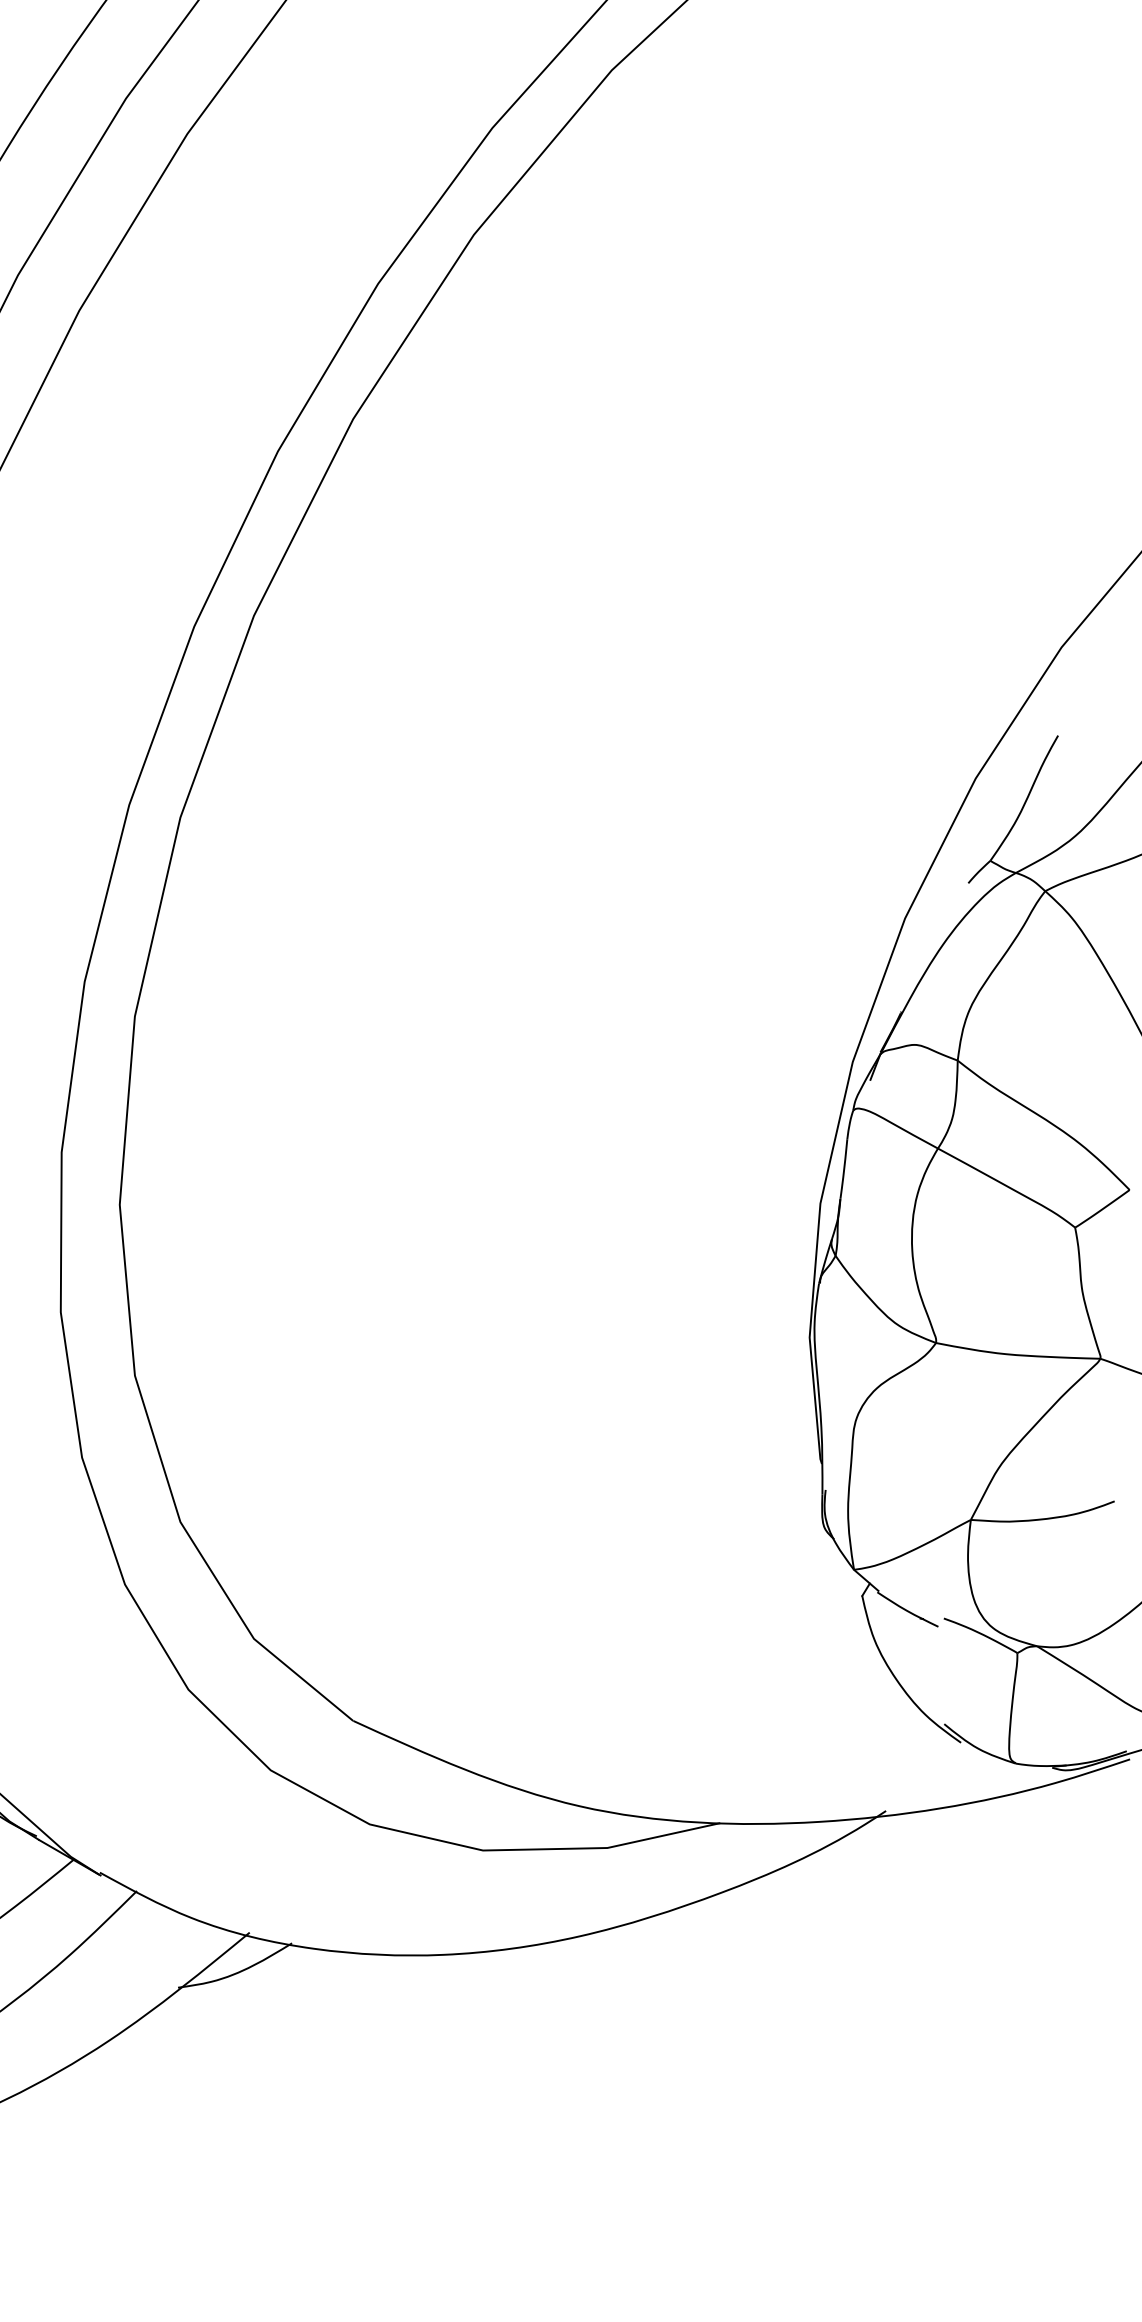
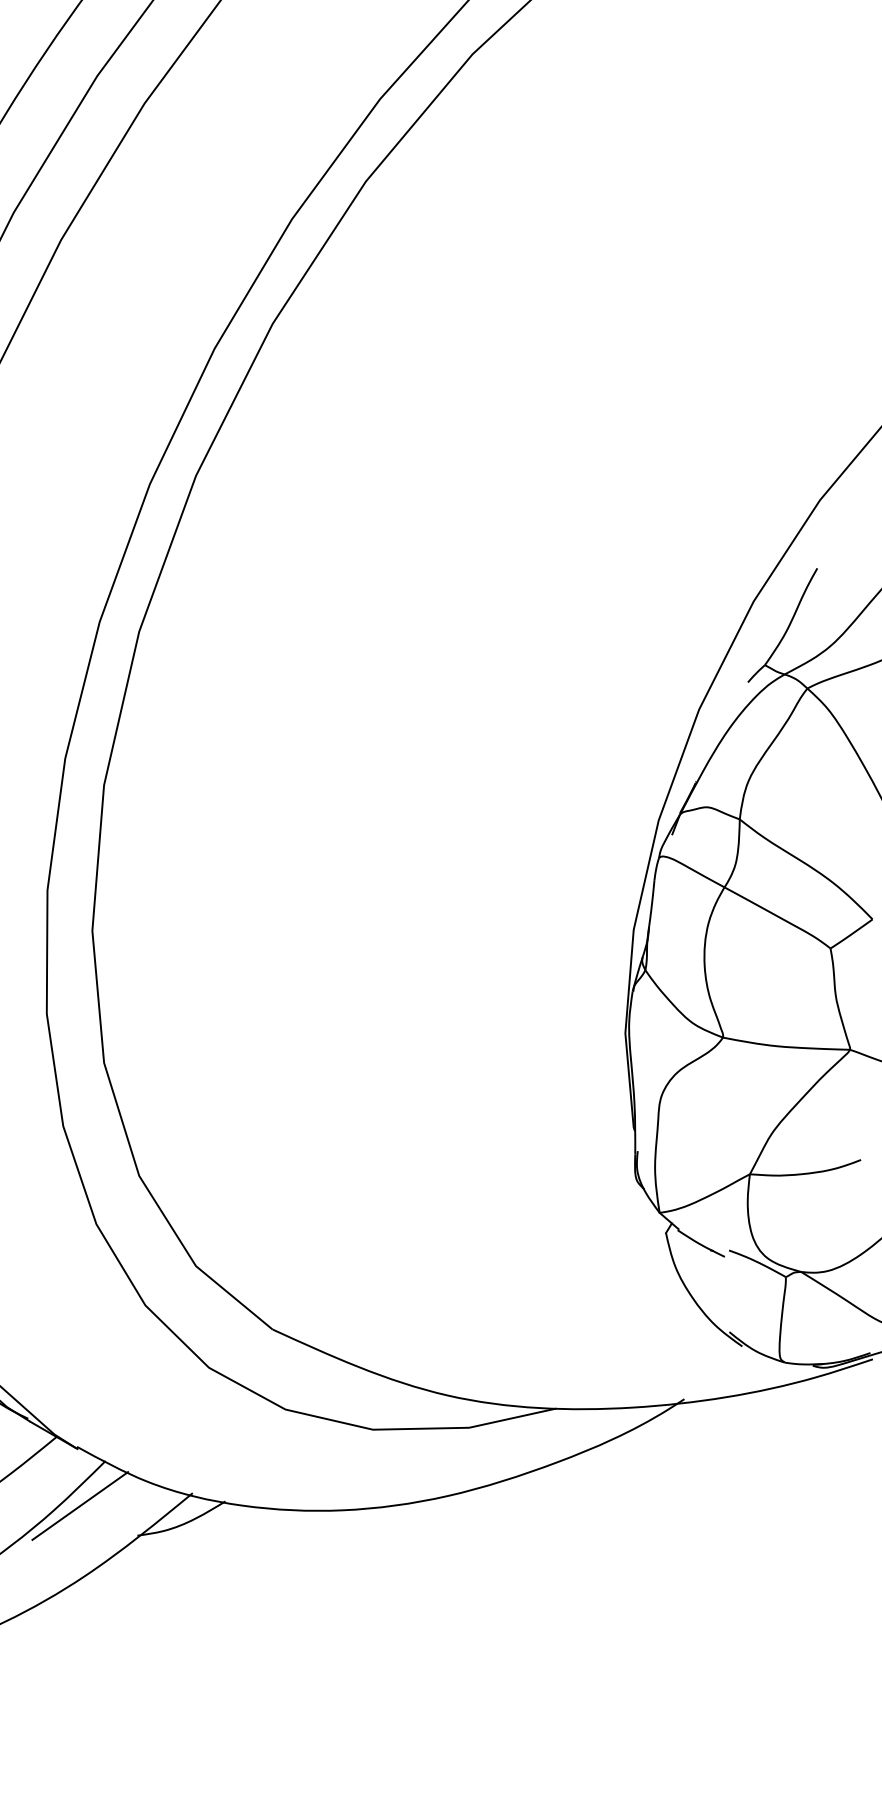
line: (104, 1949) -> (80, 1506), added

